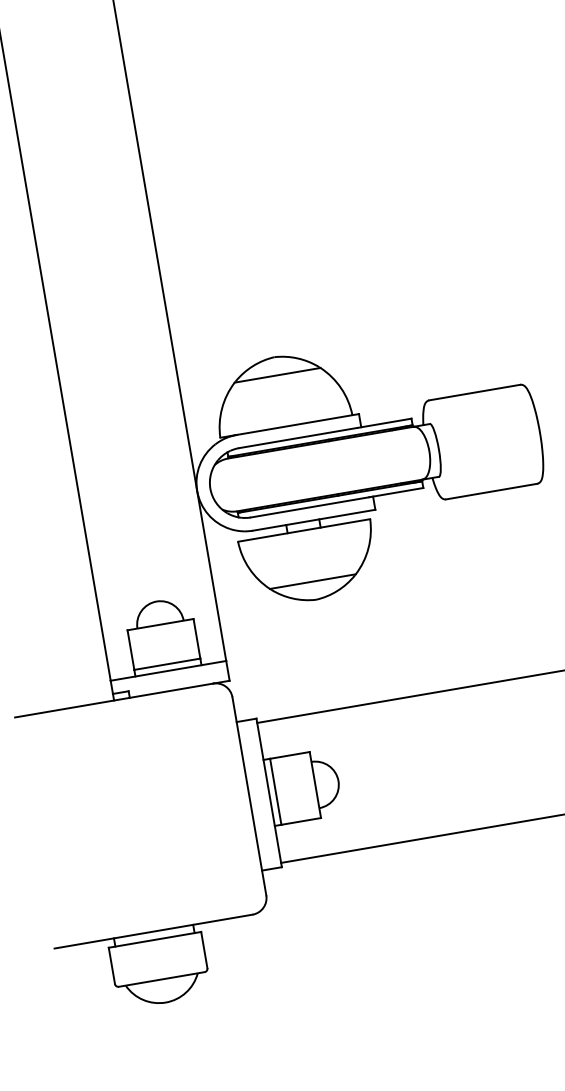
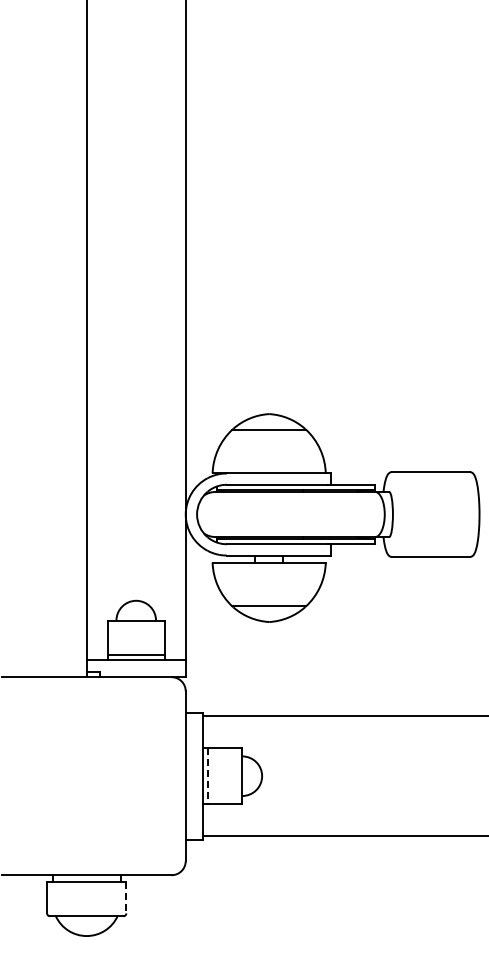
line: (275, 792) -> (208, 776), solid -> dashed
line: (204, 949) -> (126, 897), solid -> dashed

